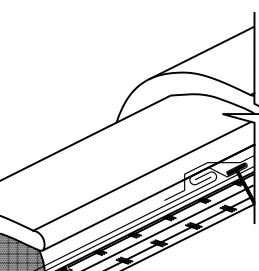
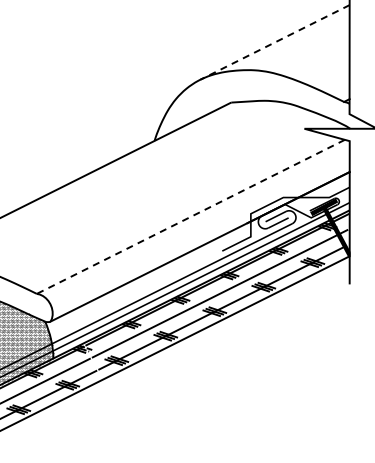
line: (201, 53) -> (274, 42), solid -> dashed
line: (141, 176) -> (190, 217), solid -> dashed

